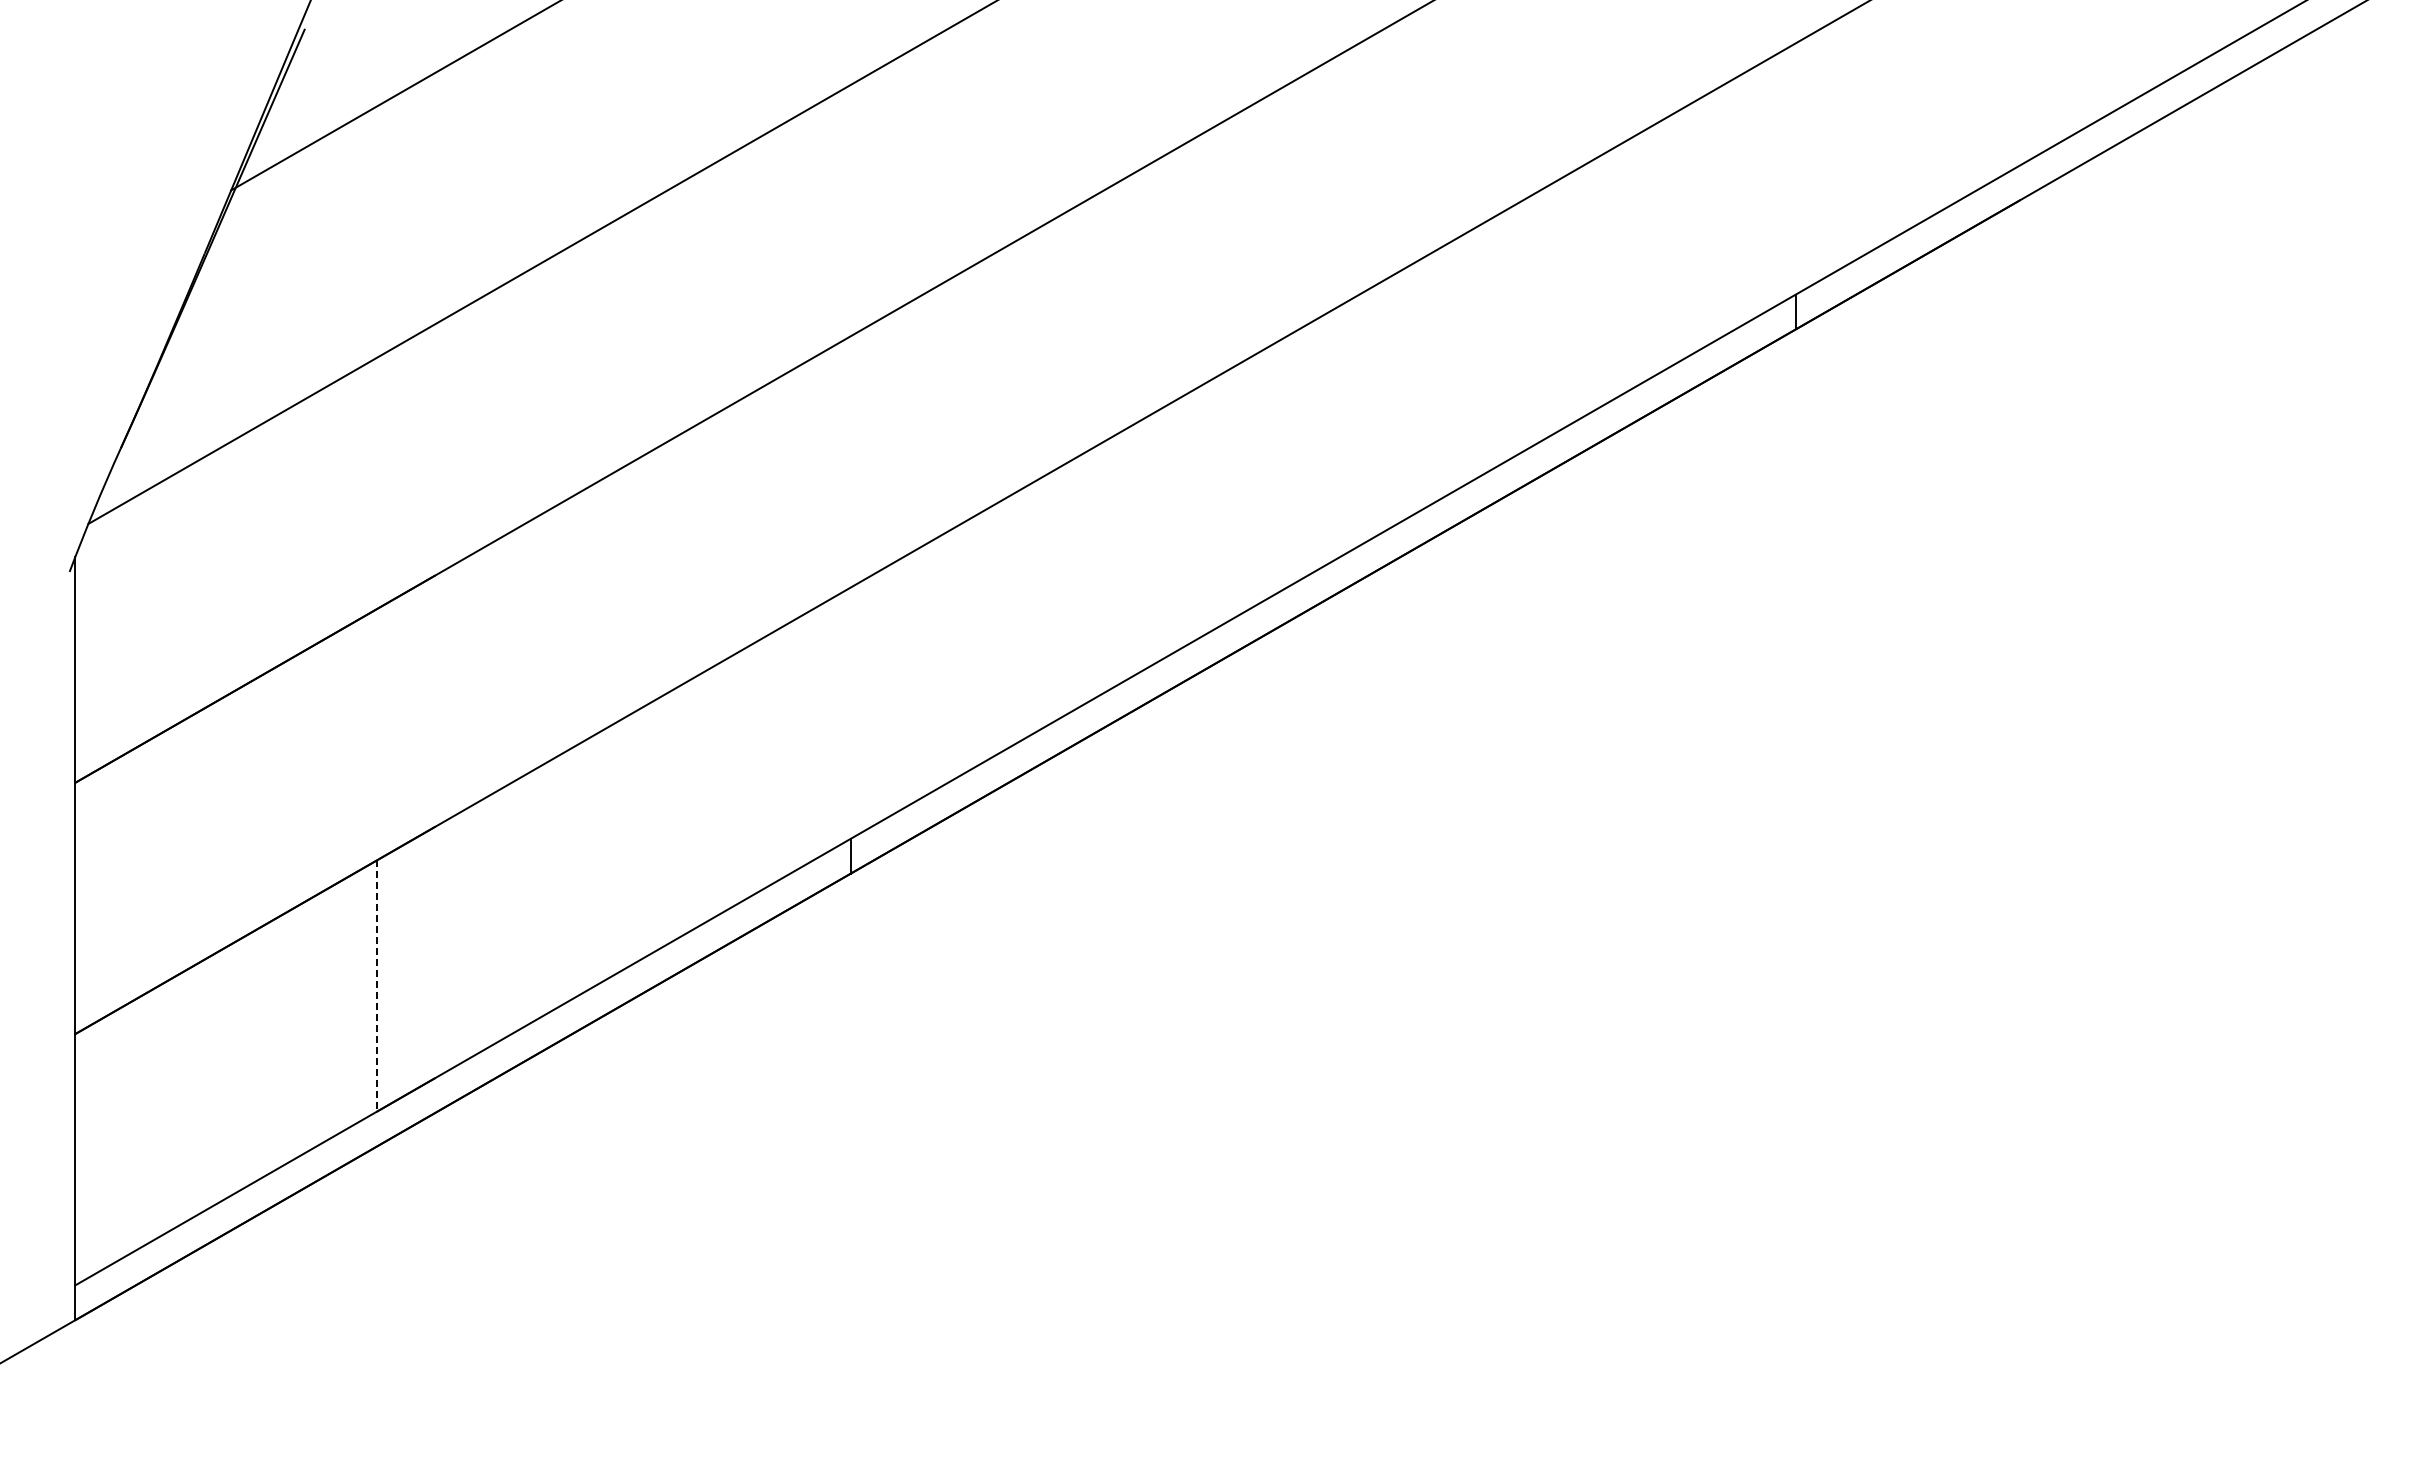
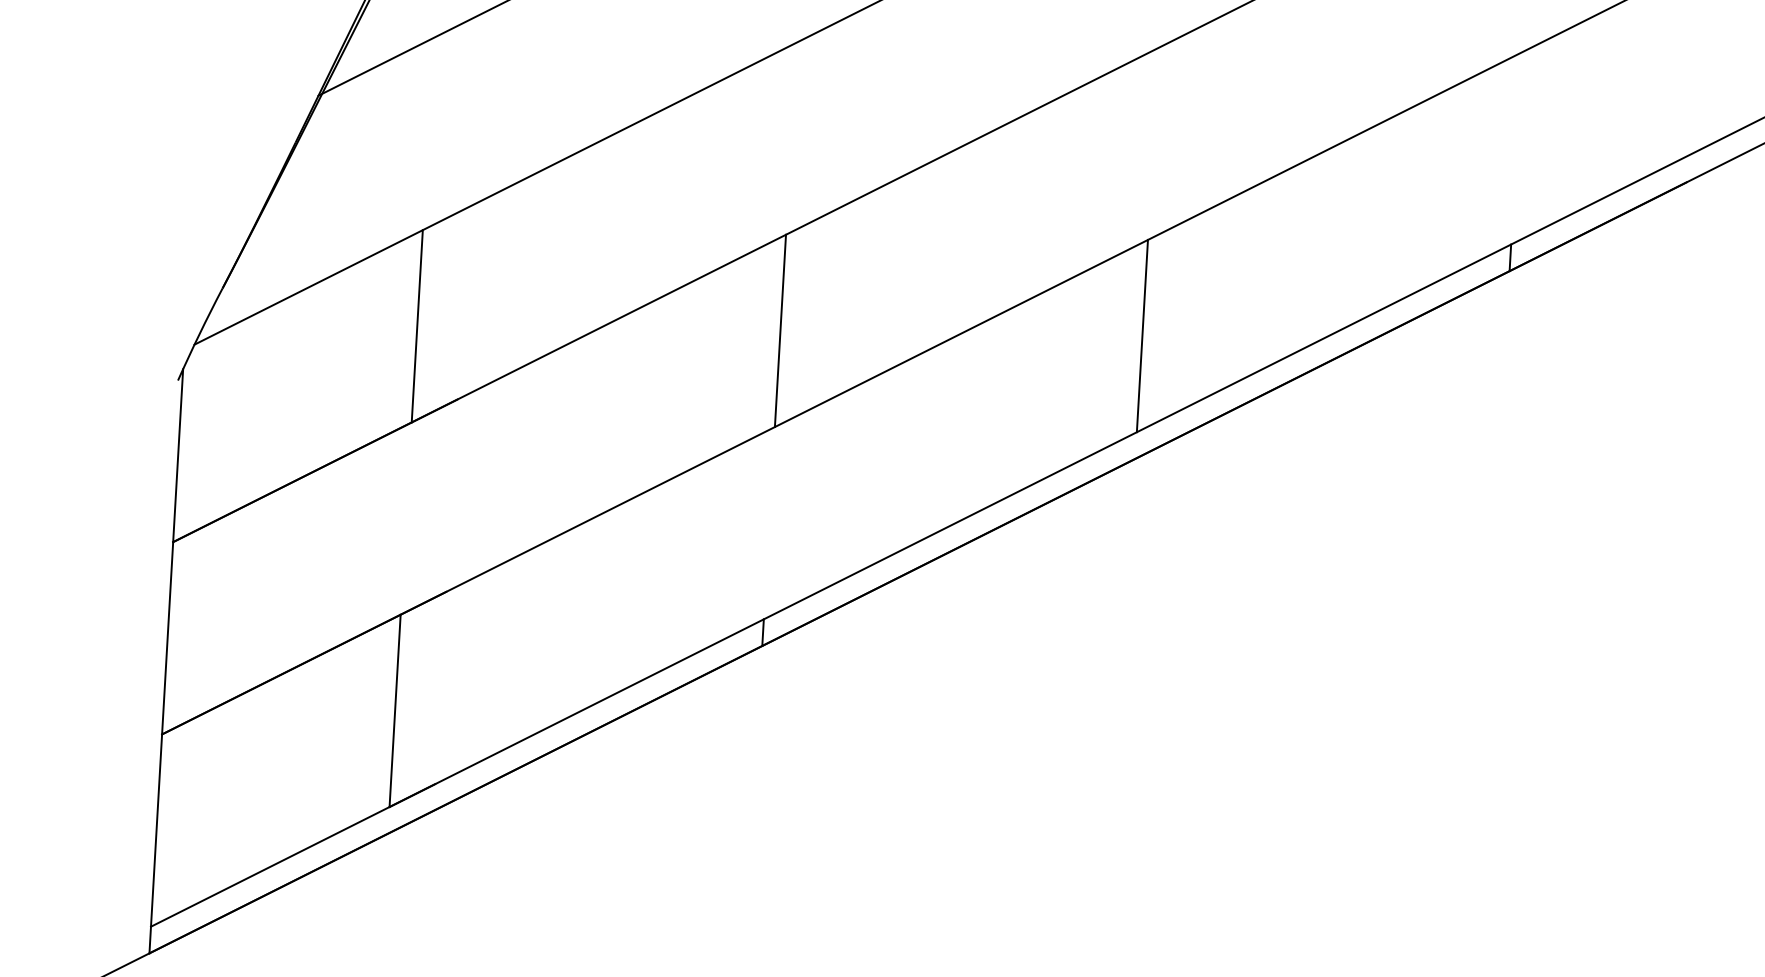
line: (1322, 441) -> (1142, 336), added
line: (850, 461) -> (780, 330), added
line: (377, 483) -> (417, 326), added
line: (377, 985) -> (395, 710), dashed -> solid

